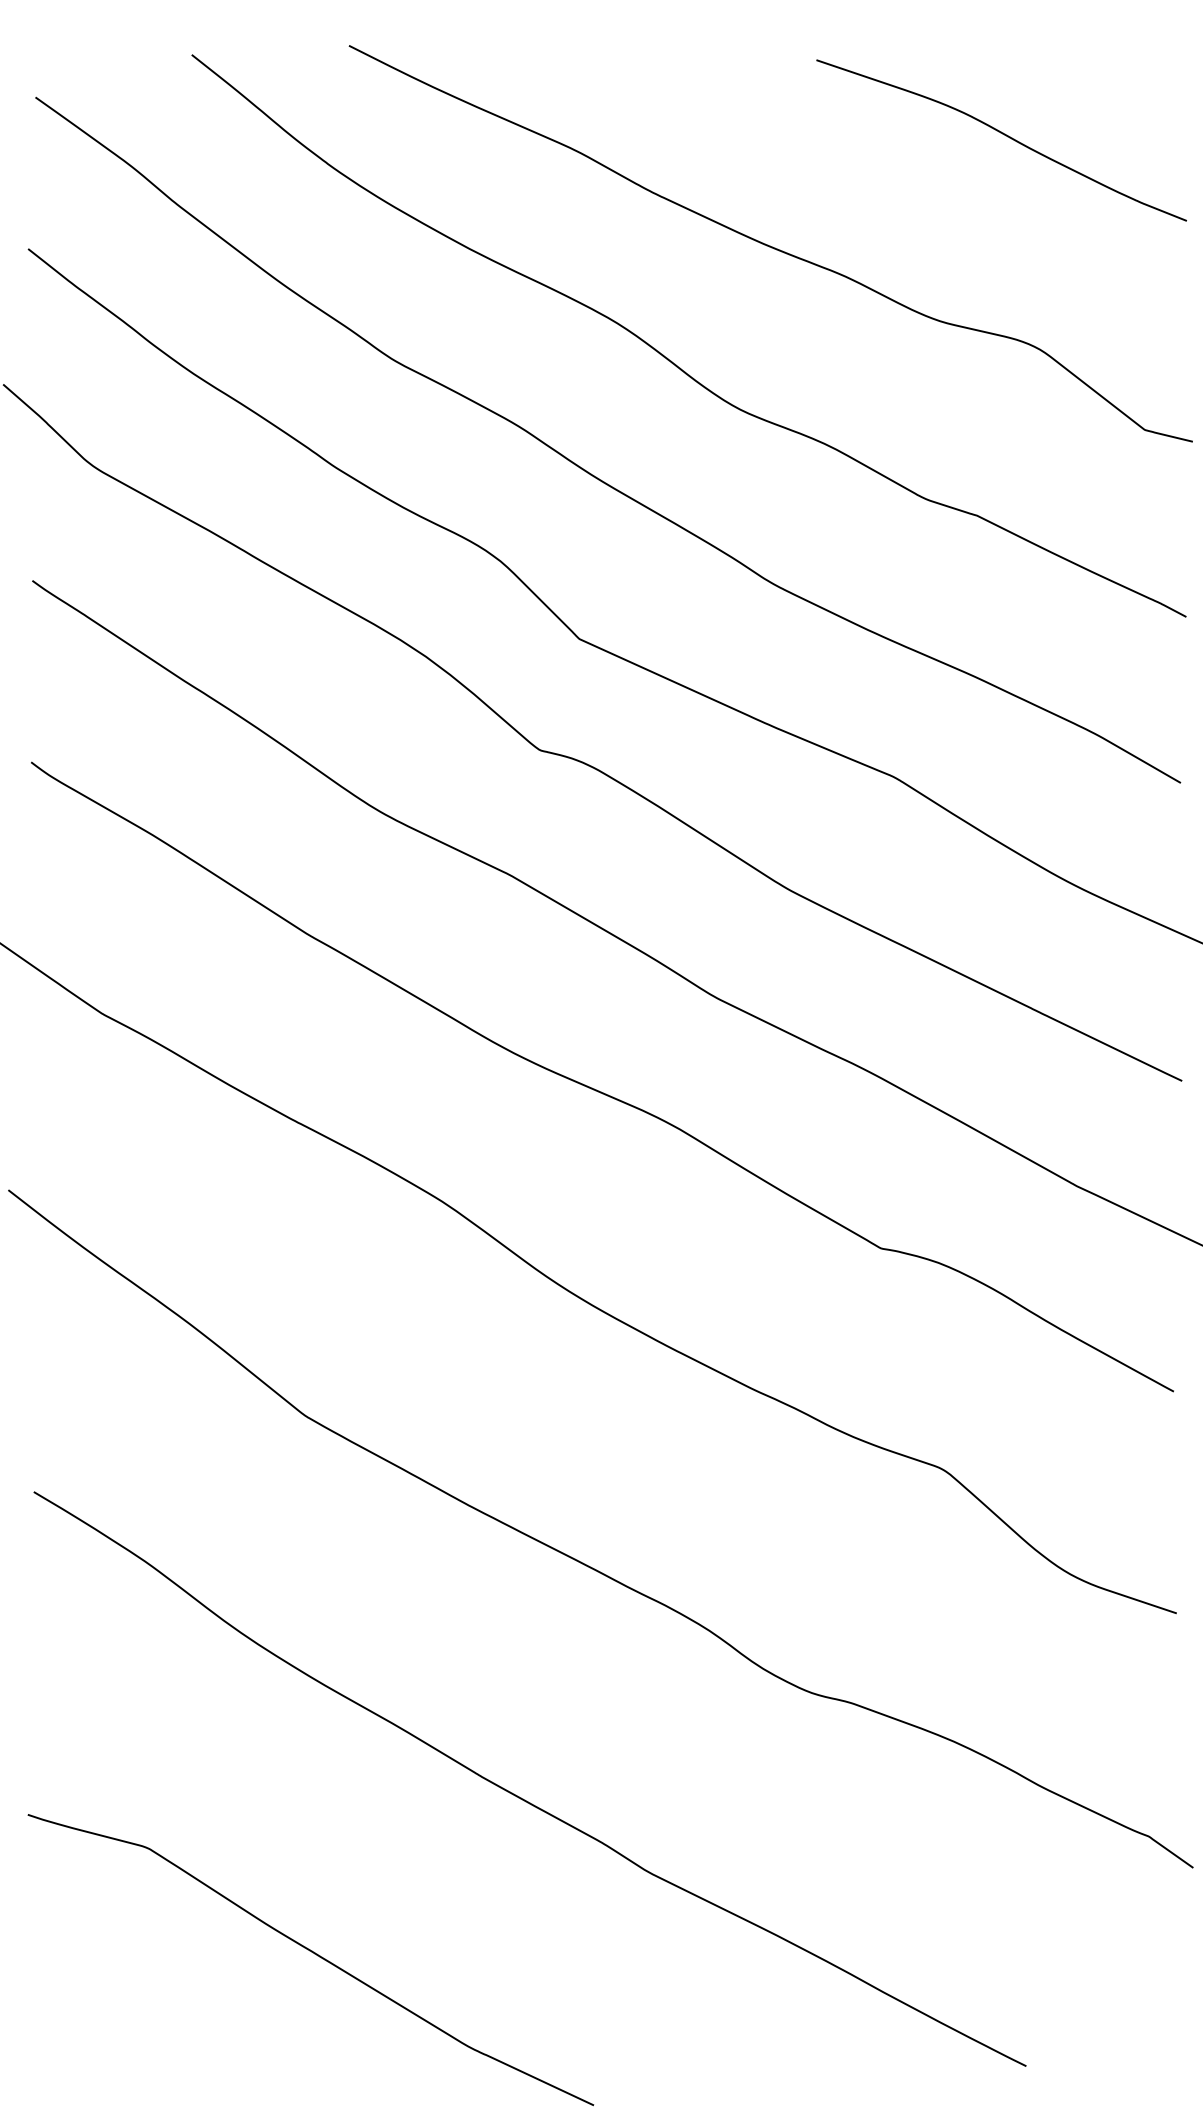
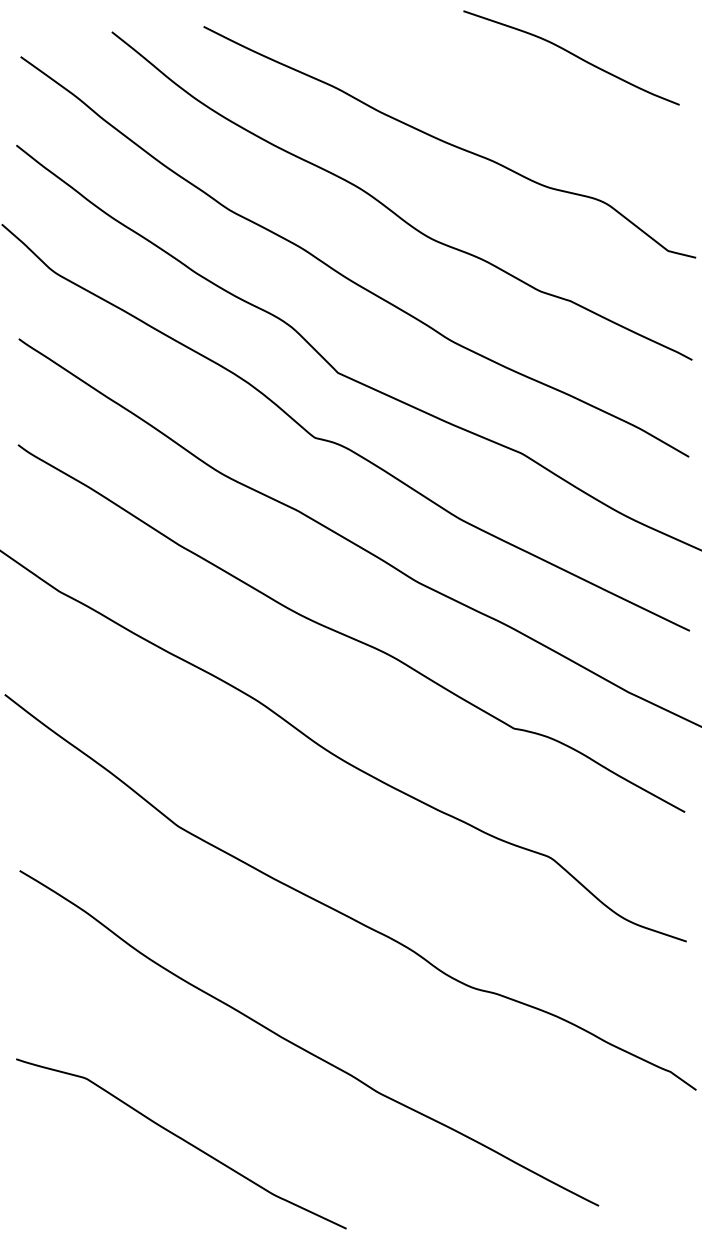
curve: (1003, 136) -> (572, 55), moved

